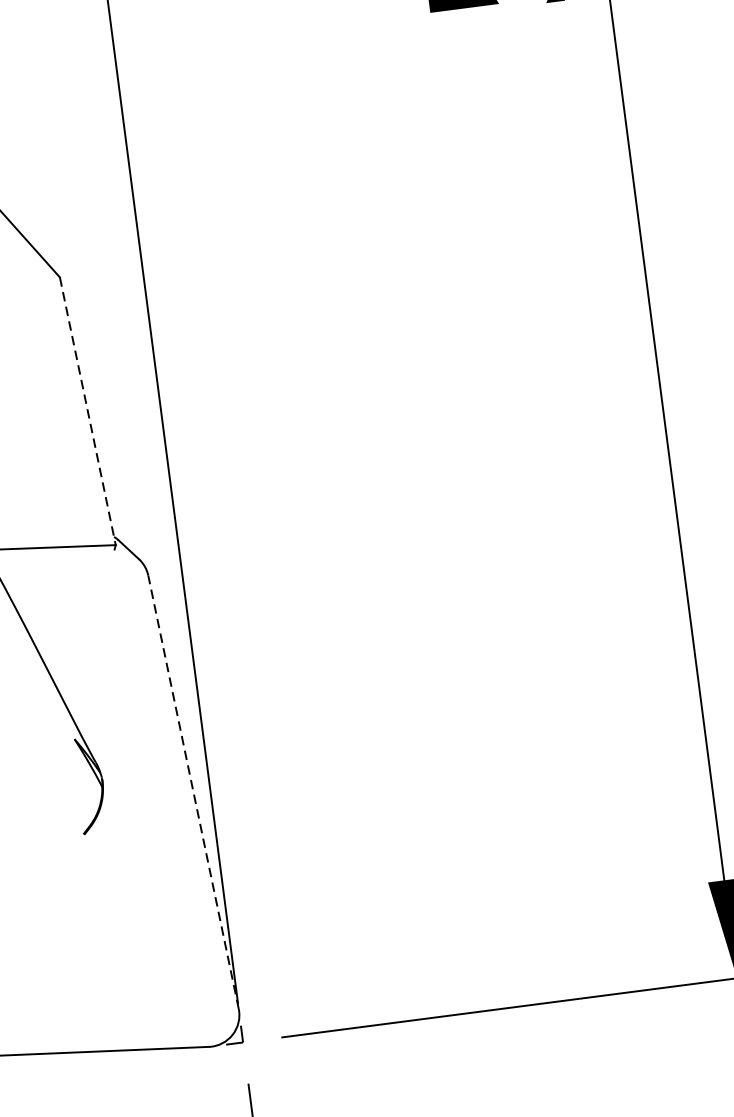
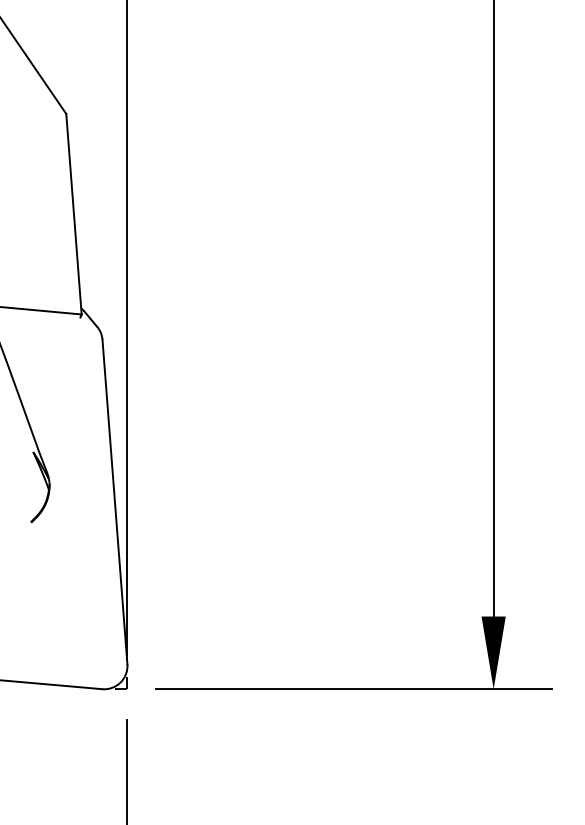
line: (87, 411) -> (73, 214), dashed -> solid
line: (192, 792) -> (114, 502), dashed -> solid

